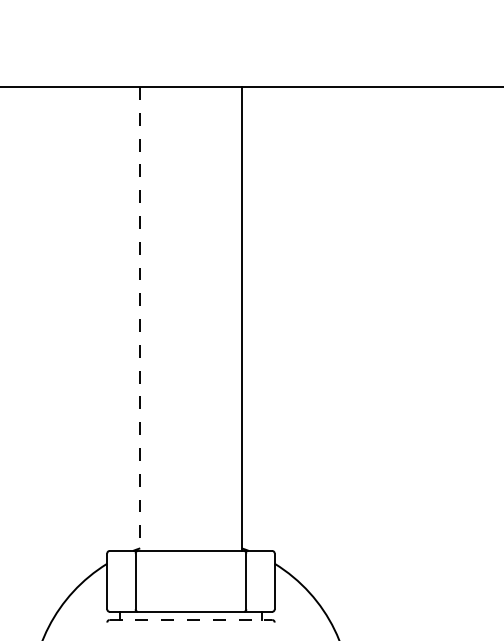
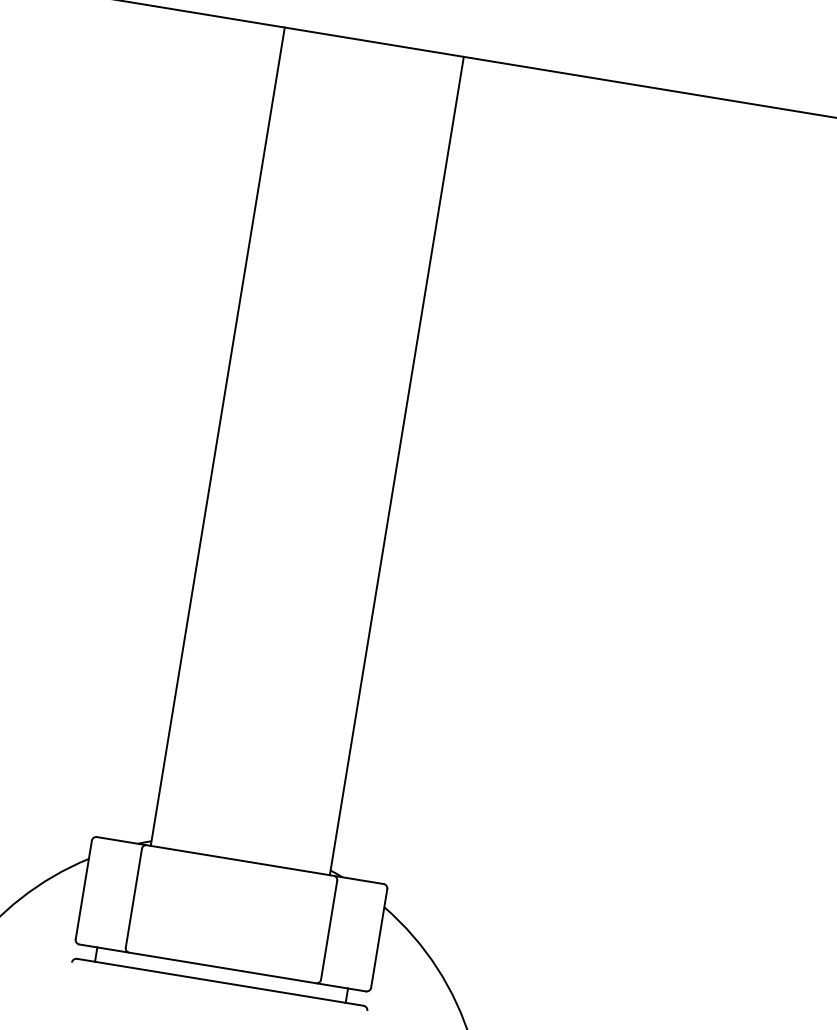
line: (140, 319) -> (218, 437), dashed -> solid
line: (191, 620) -> (221, 983), dashed -> solid

